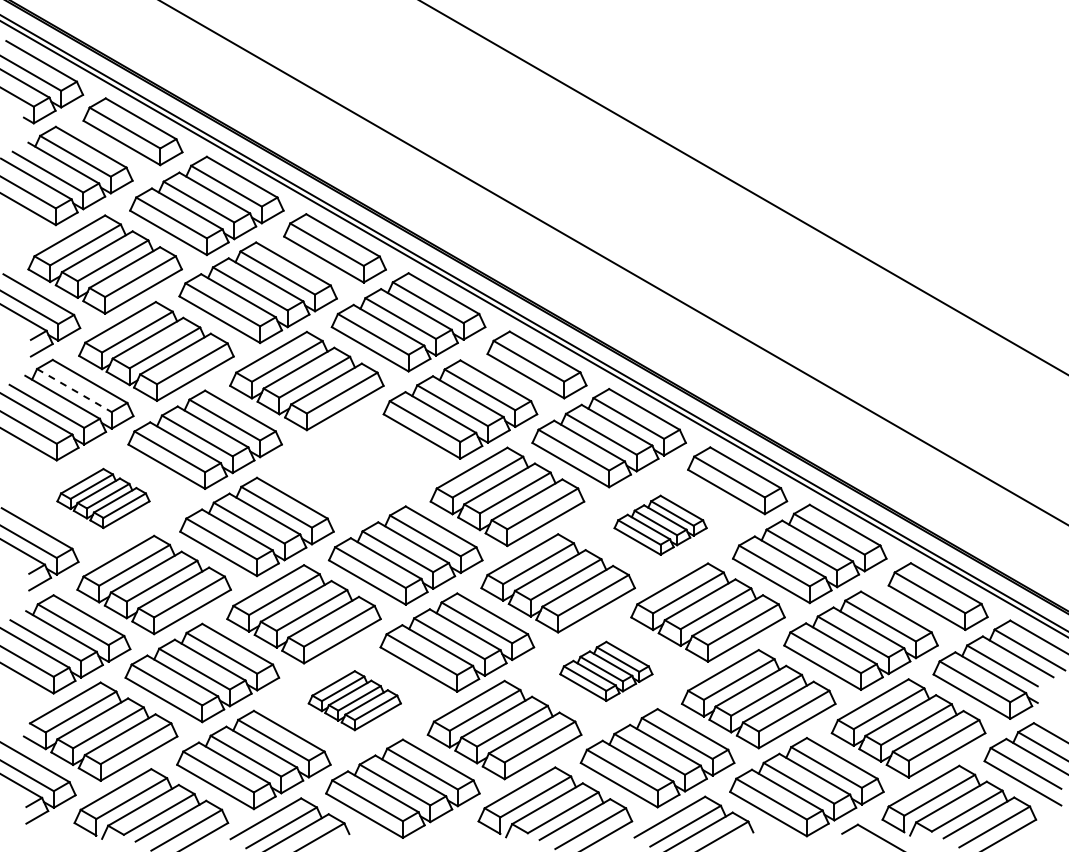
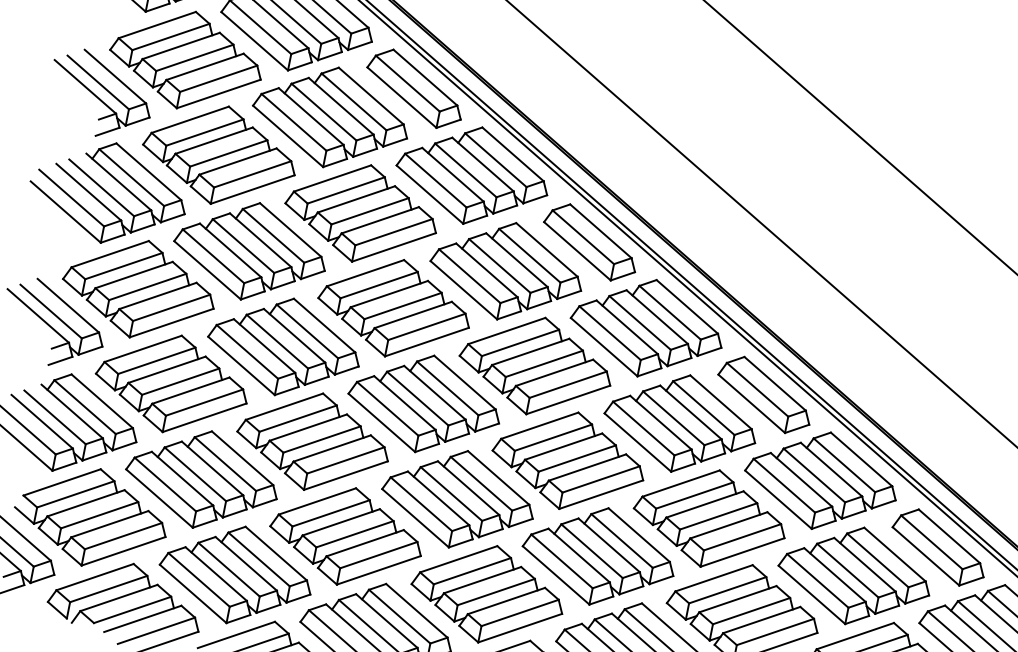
line: (74, 390) -> (131, 177), dashed -> solid
part: (357, 467) -> (394, 308), added
part: (103, 498) -> (139, 289), size x1.67
part: (660, 525) -> (680, 423), size x1.67
part: (606, 671) -> (599, 556), size x1.67
part: (354, 700) -> (346, 536), size x1.67

